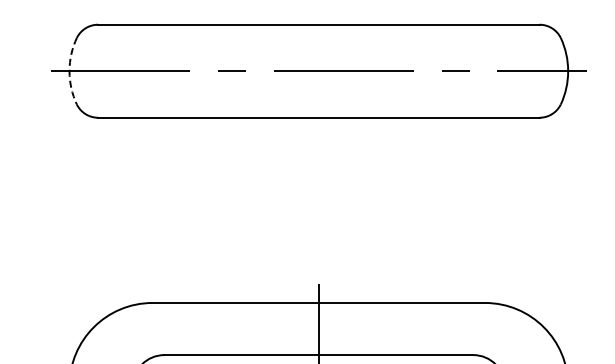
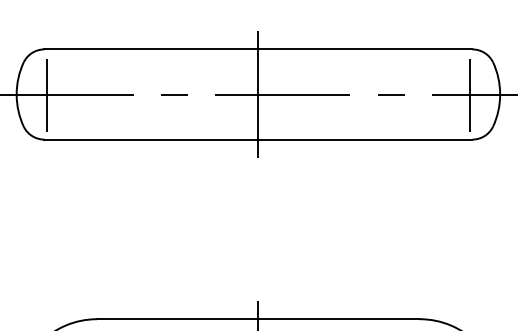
arc: (69, 71) -> (16, 94), dashed -> solid
line: (318, 71) -> (258, 94), added
line: (101, 72) -> (47, 95), added
line: (536, 72) -> (469, 95), added

